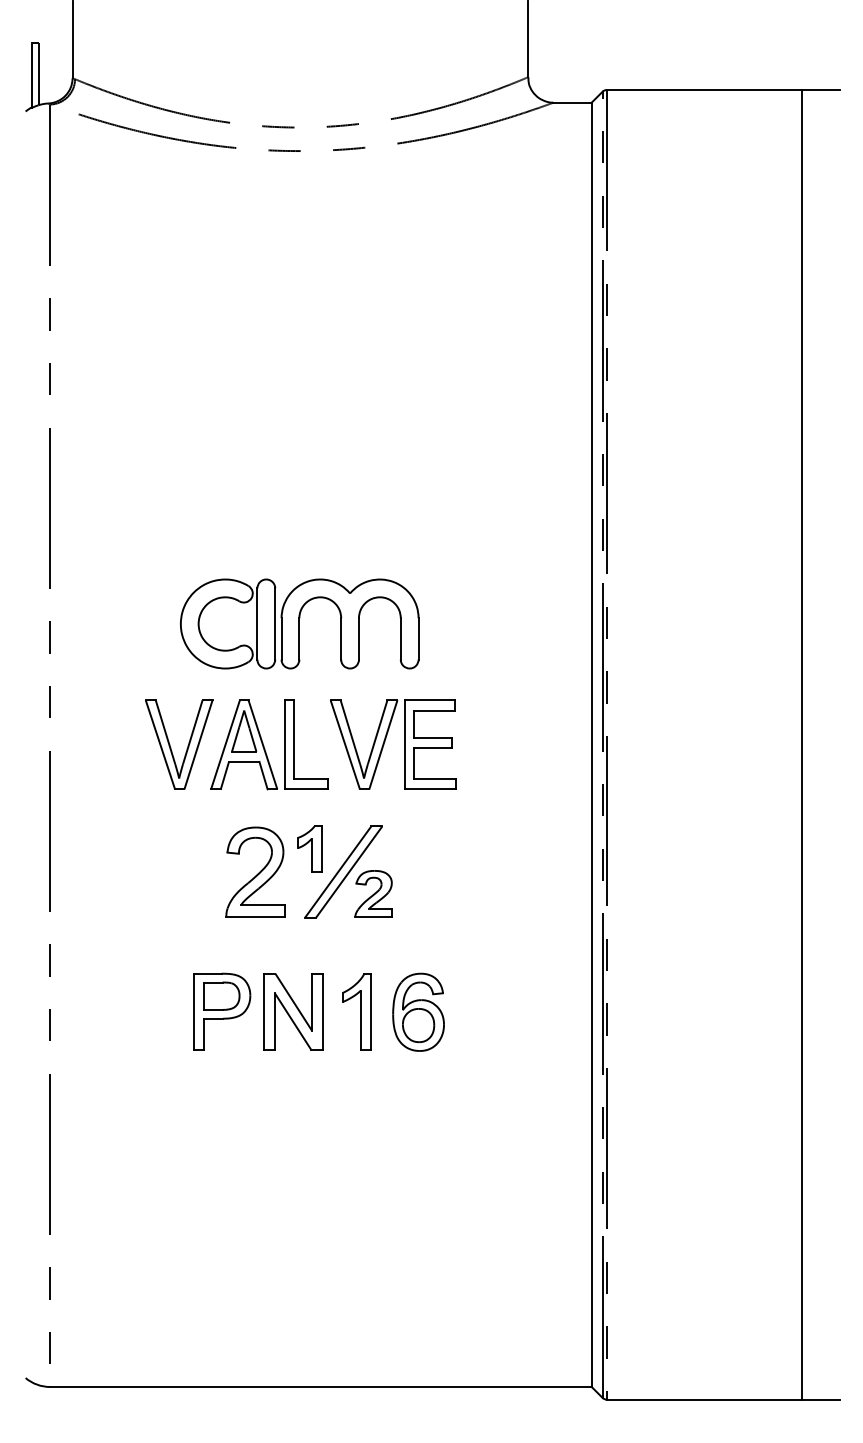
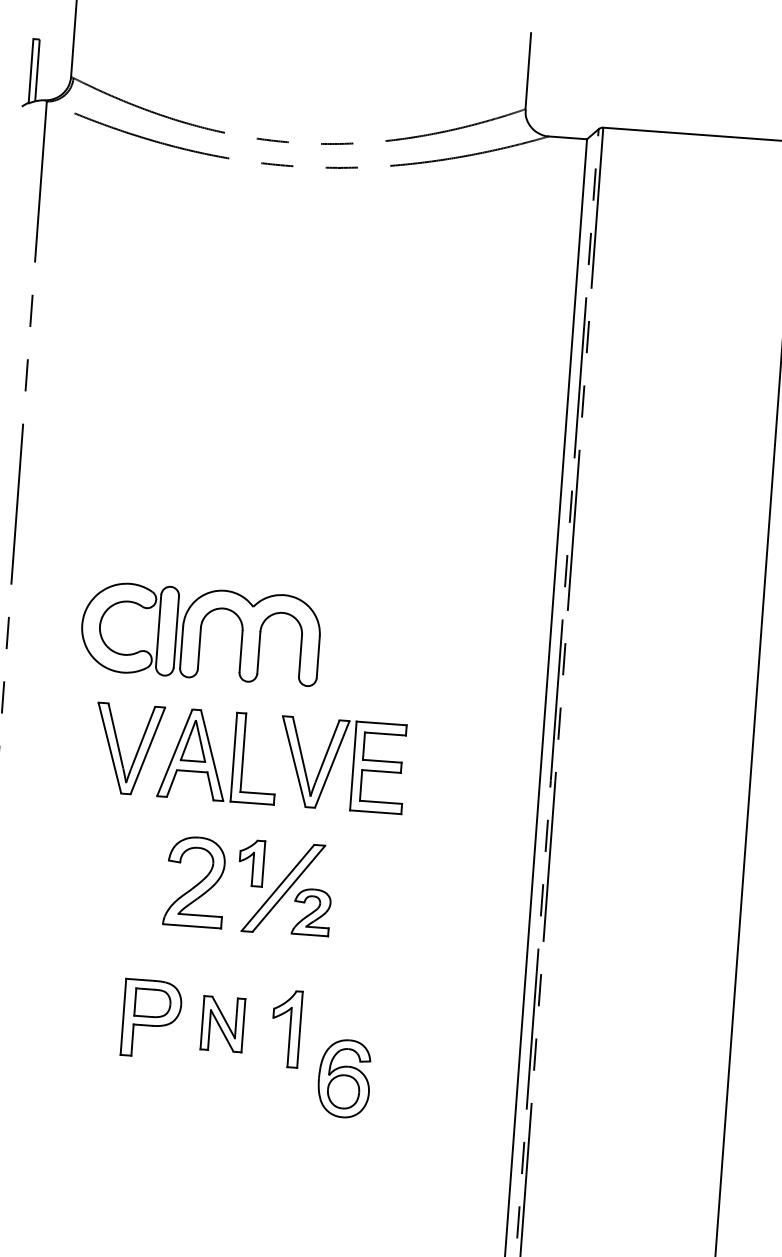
part: (299, 623) -> (200, 633), moved
part: (293, 1011) -> (223, 1023), size x0.7
part: (418, 1011) -> (344, 1077), moved

